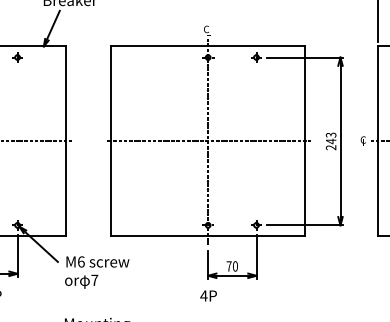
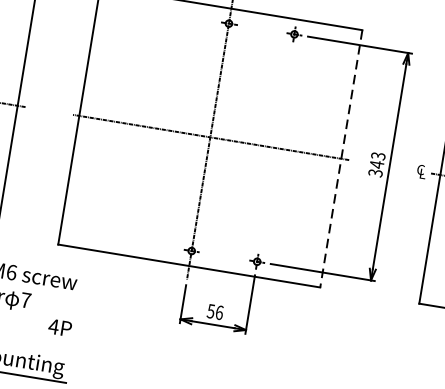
line: (304, 141) -> (340, 158), solid -> dashed
text: (331, 147) -> (376, 172), 243 -> 343
text: (232, 266) -> (215, 312), 70 -> 56
text: (208, 295) -> (60, 327), moved

